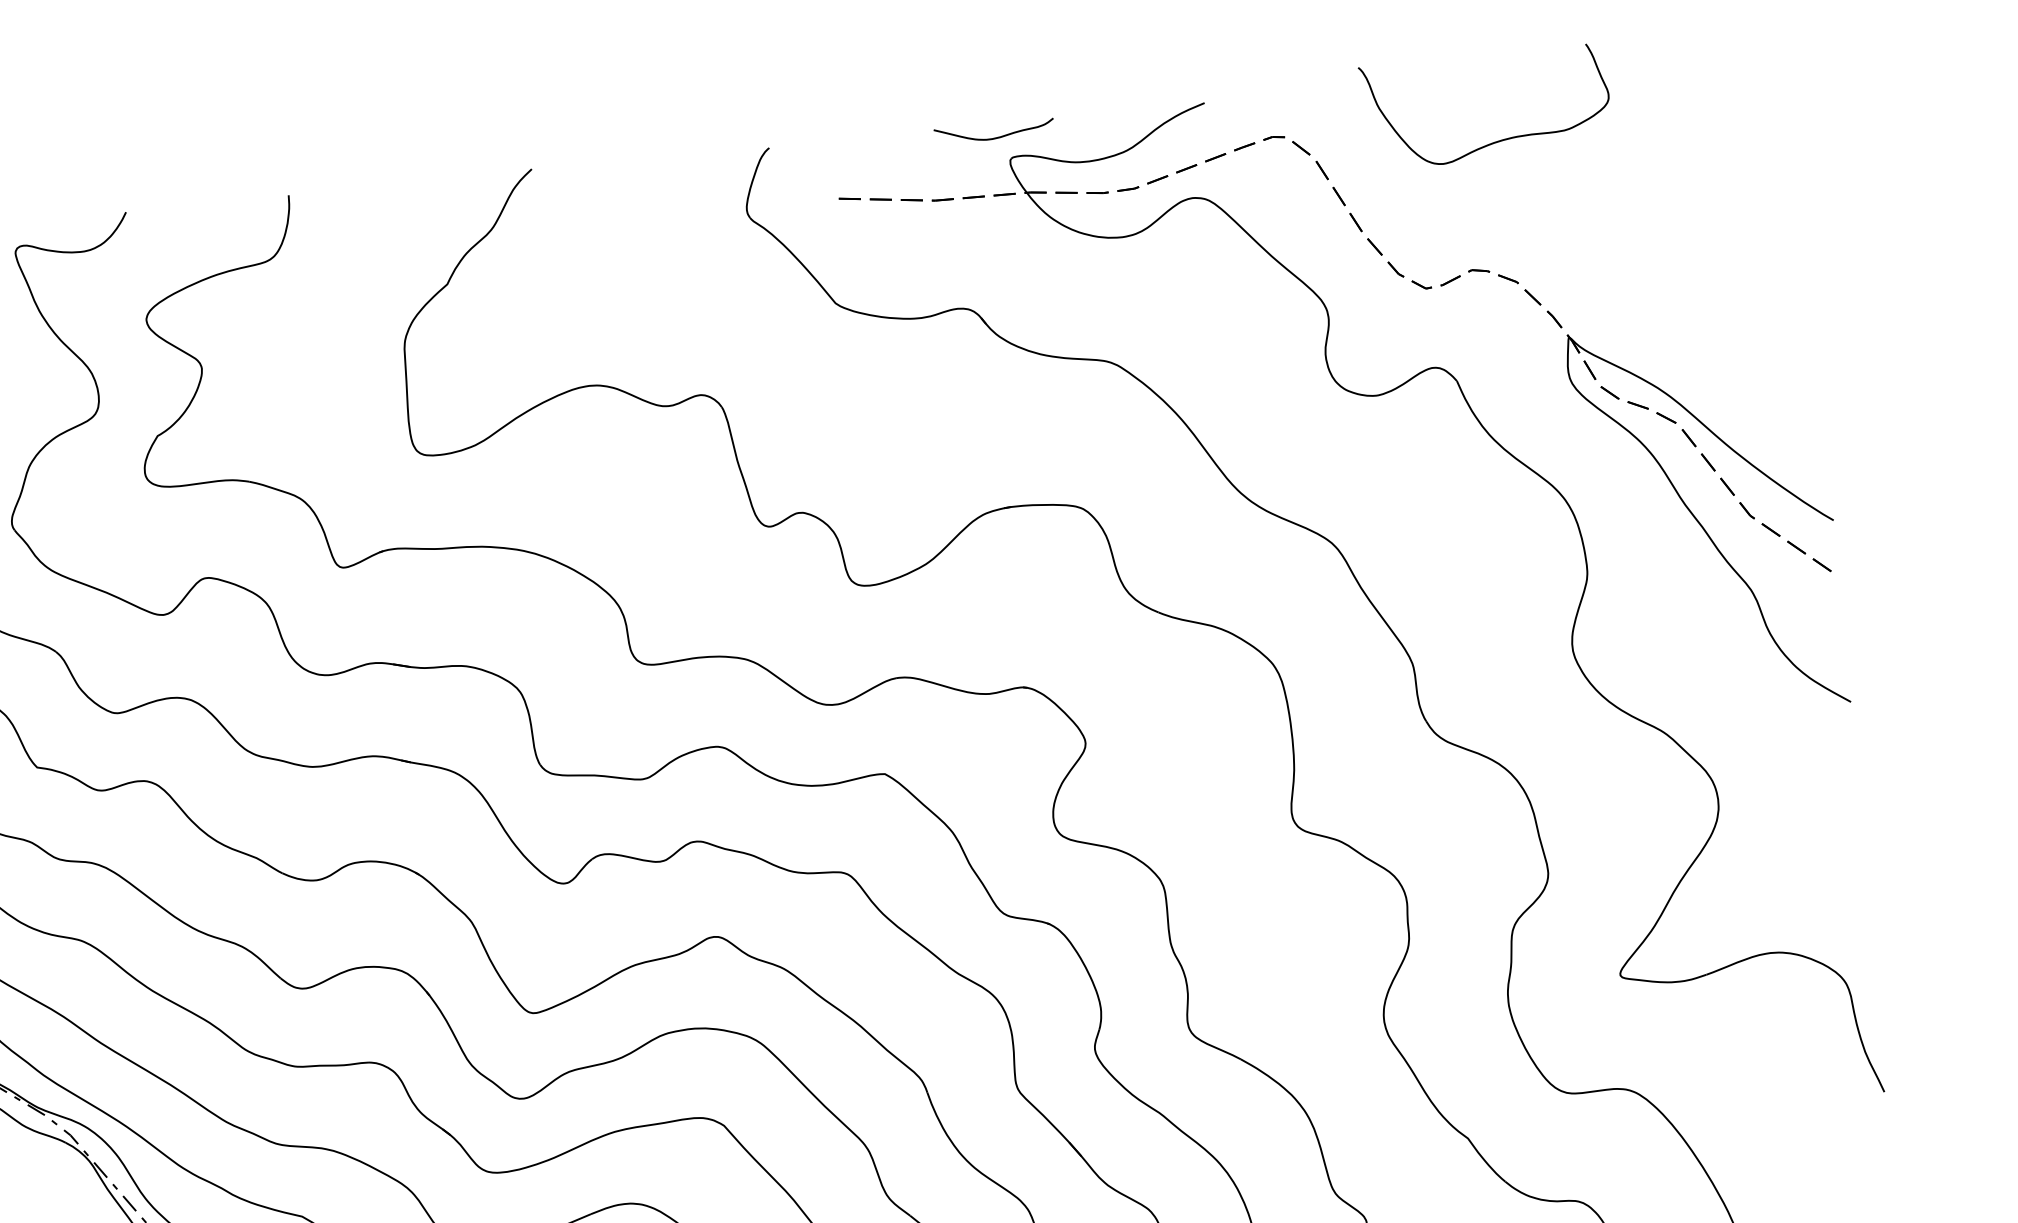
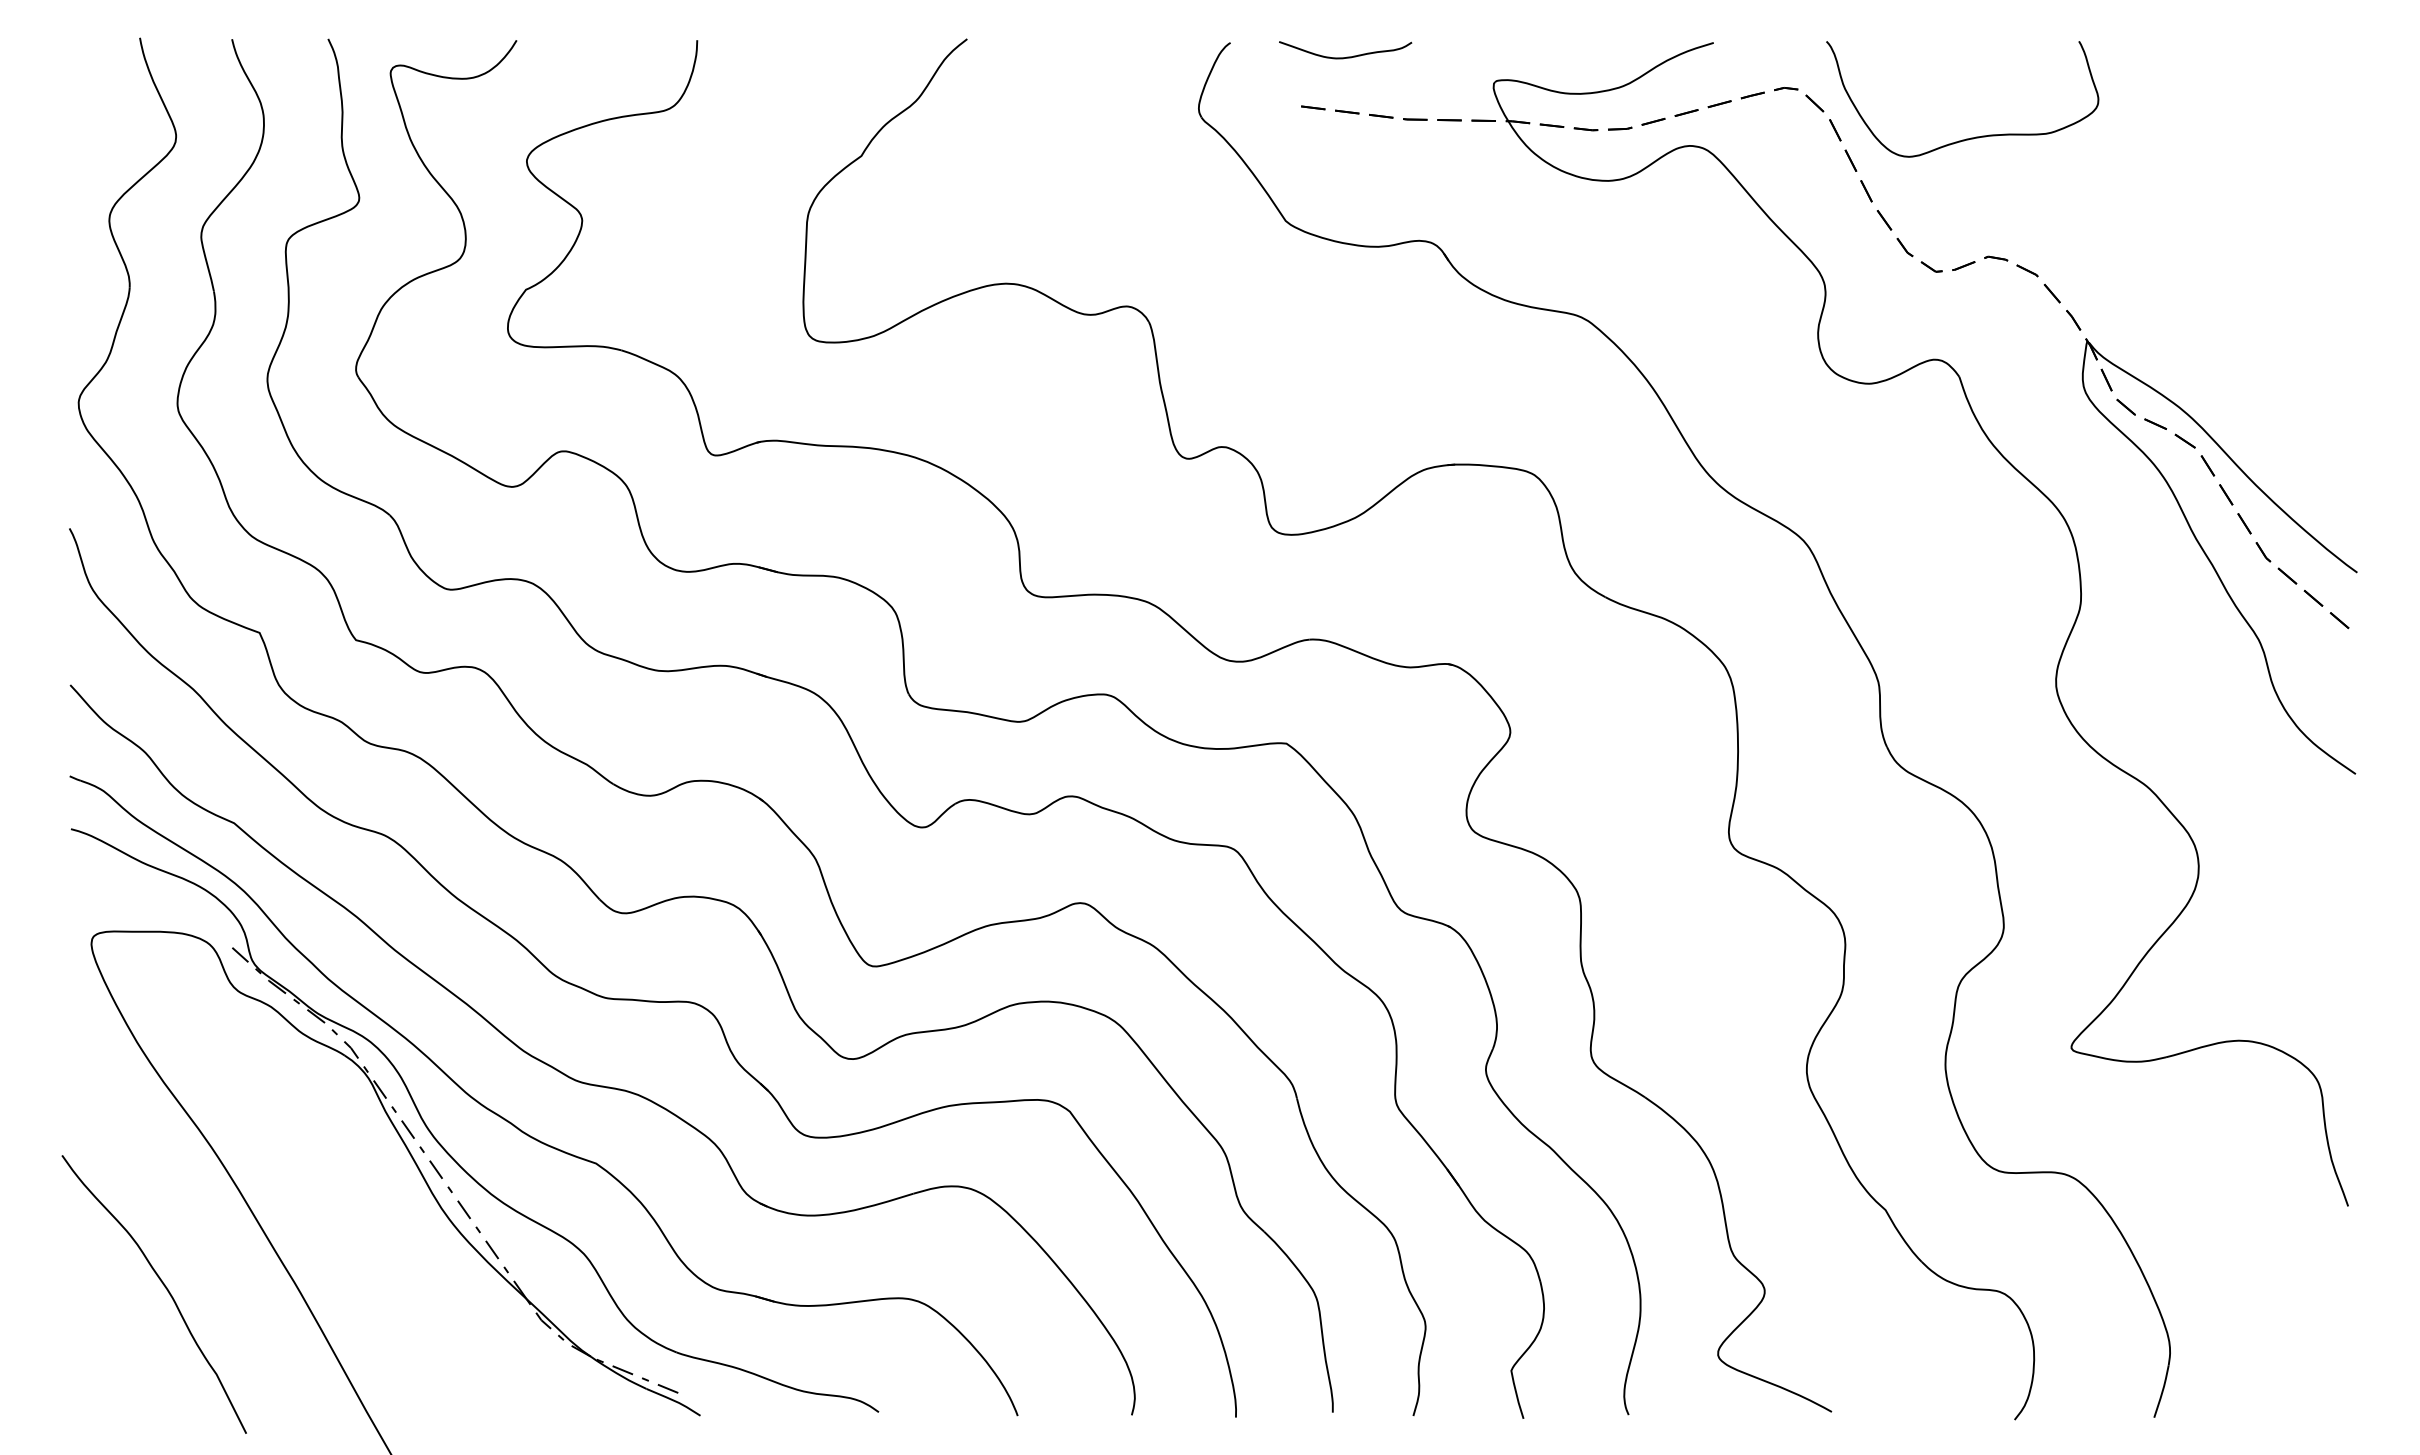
curve: (996, 136) -> (1347, 56), moved
curve: (1497, 140) -> (1971, 137), moved

